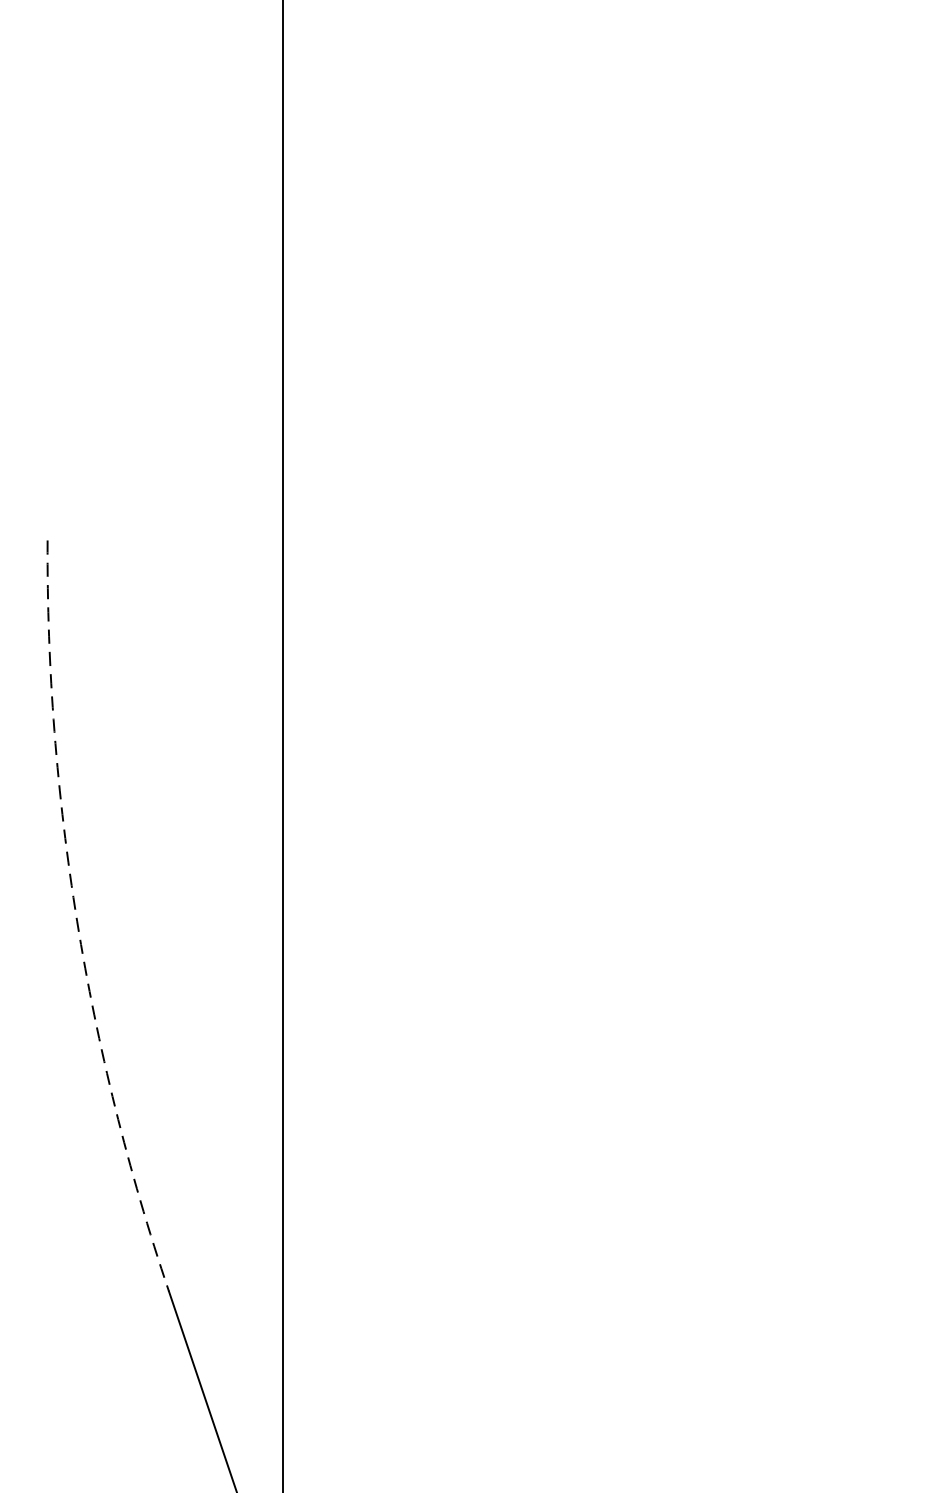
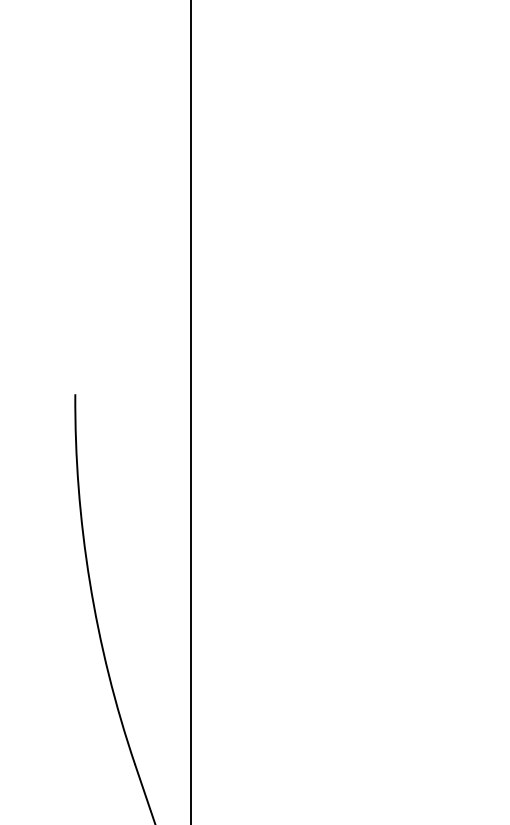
arc: (76, 921) -> (89, 582), dashed -> solid

